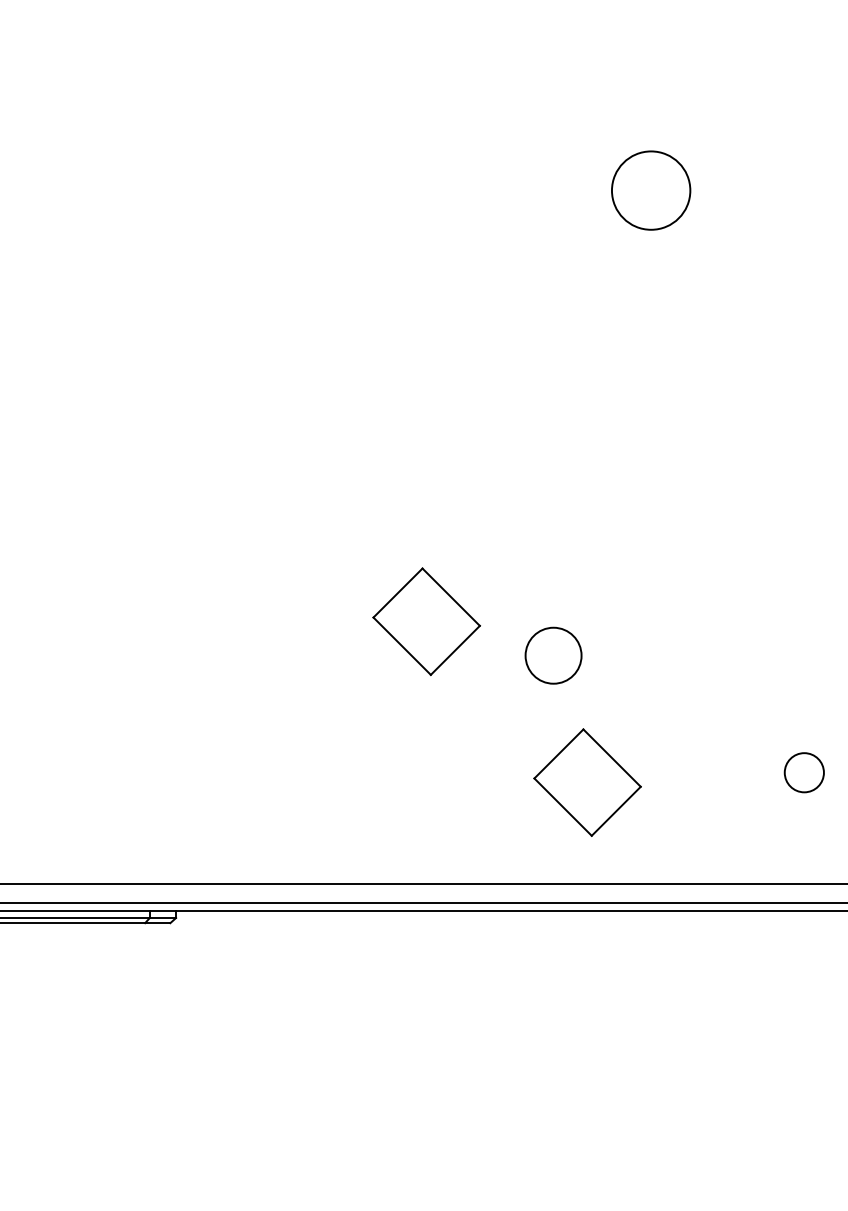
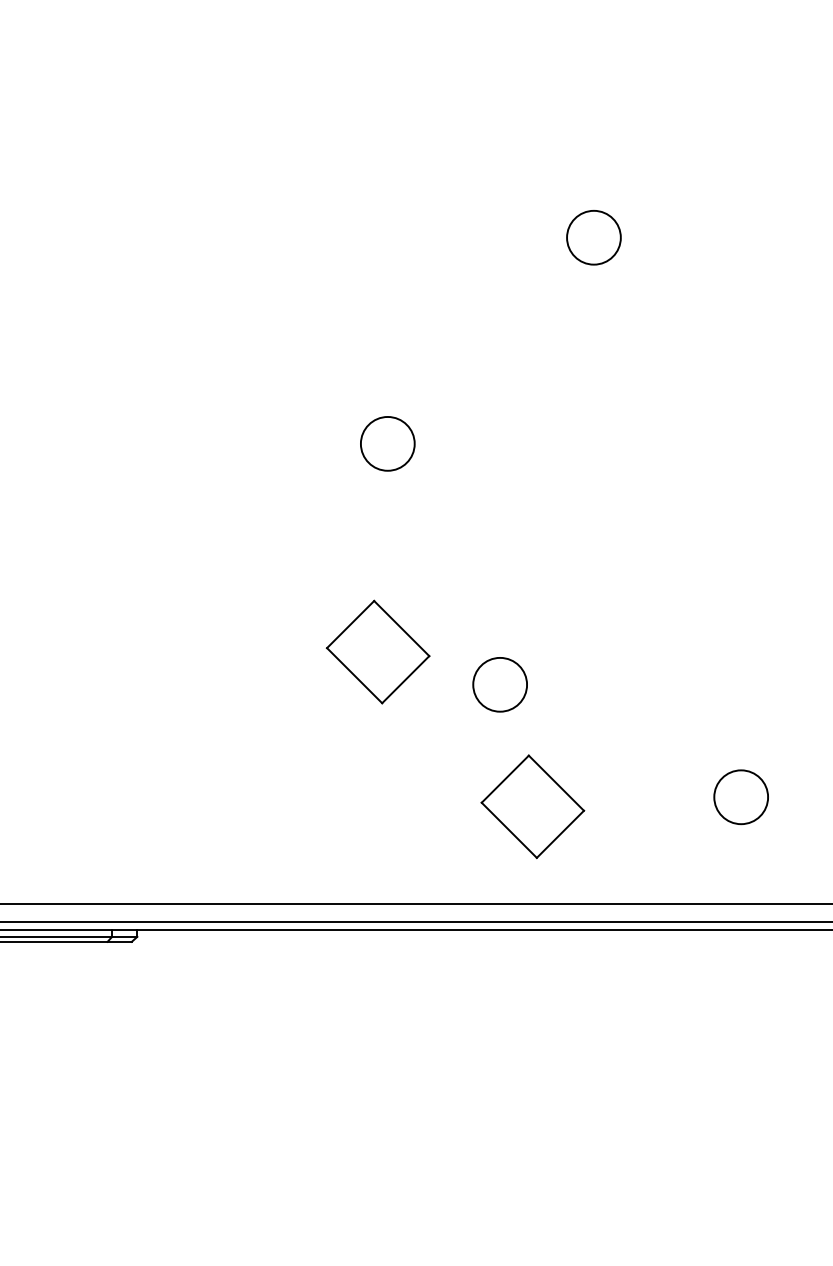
circle: (650, 190) -> (593, 237), size x0.71
circle: (436, 404) -> (387, 443), added
circle: (804, 772) -> (741, 797), size x1.43

